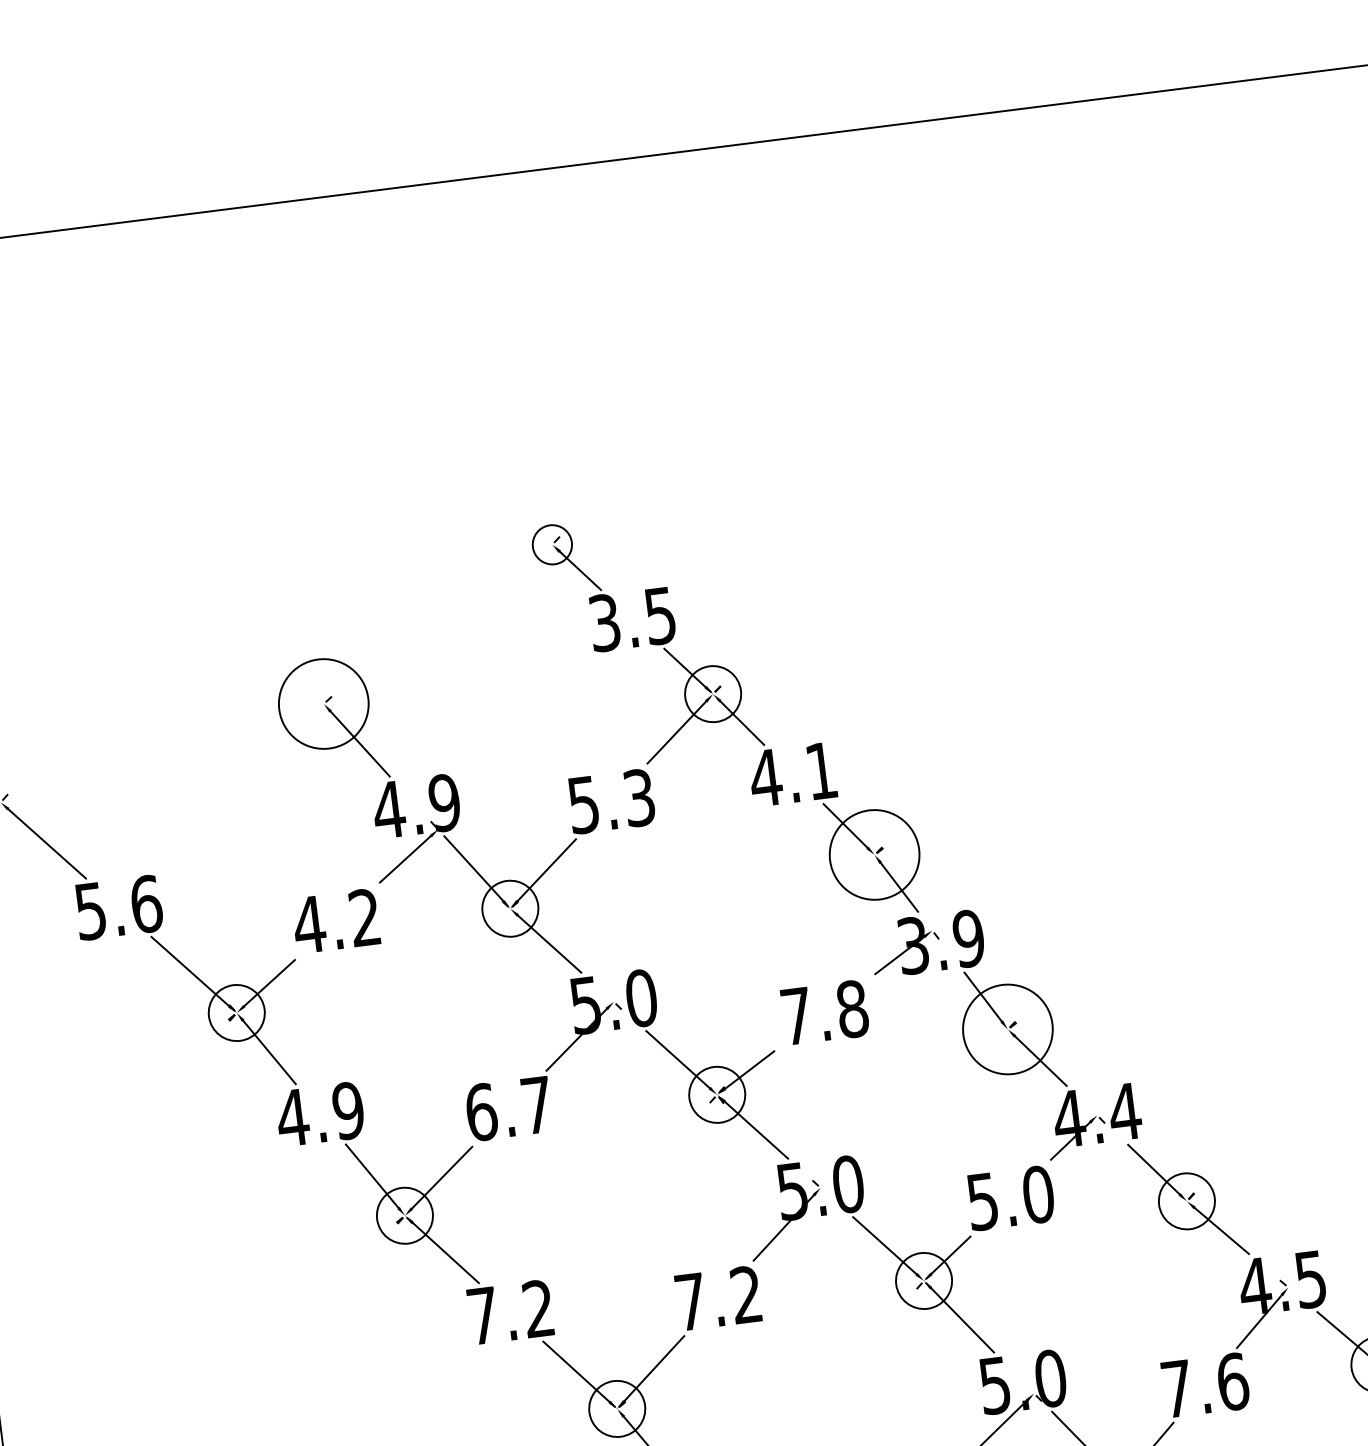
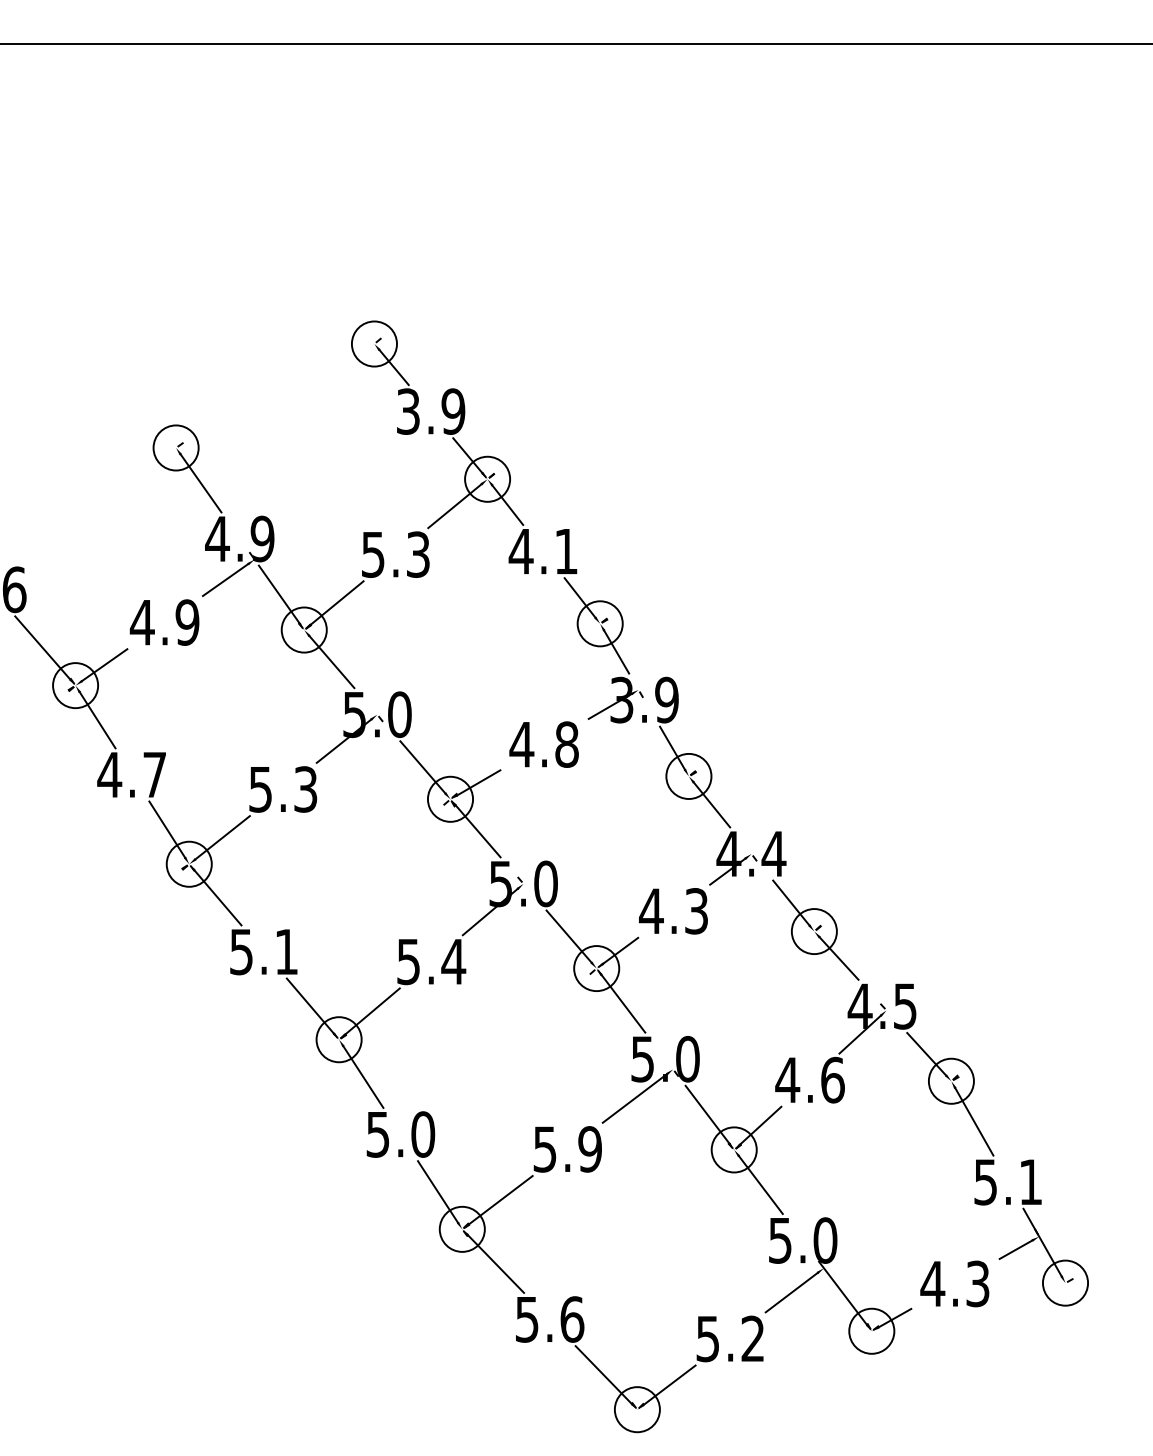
circle: (552, 544) -> (374, 343), size x1.43
text: (660, 615) -> (453, 411), 3.5 -> 3.9
circle: (322, 703) -> (175, 447), size x0.62
circle: (873, 854) -> (599, 623), size x0.62
text: (365, 917) -> (187, 622), 4.2 -> 4.9
text: (796, 1016) -> (521, 744), 7.8 -> 4.8
circle: (1007, 1029) -> (688, 776), size x0.62
text: (509, 1108) -> (283, 789), 6.7 -> 5.3
text: (348, 1110) -> (154, 774), 4.9 -> 4.7
text: (1009, 1198) -> (673, 911), 5.0 -> 4.3
text: (719, 1297) -> (431, 961), 7.2 -> 5.4
text: (510, 1311) -> (263, 951), 7.2 -> 5.1
text: (1176, 1388) -> (787, 1079), 7.6 -> 4.6

